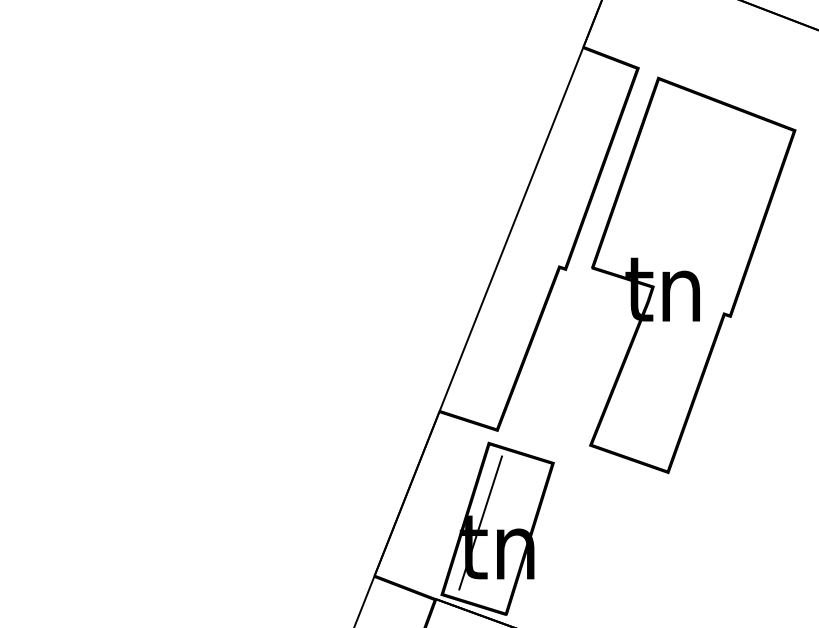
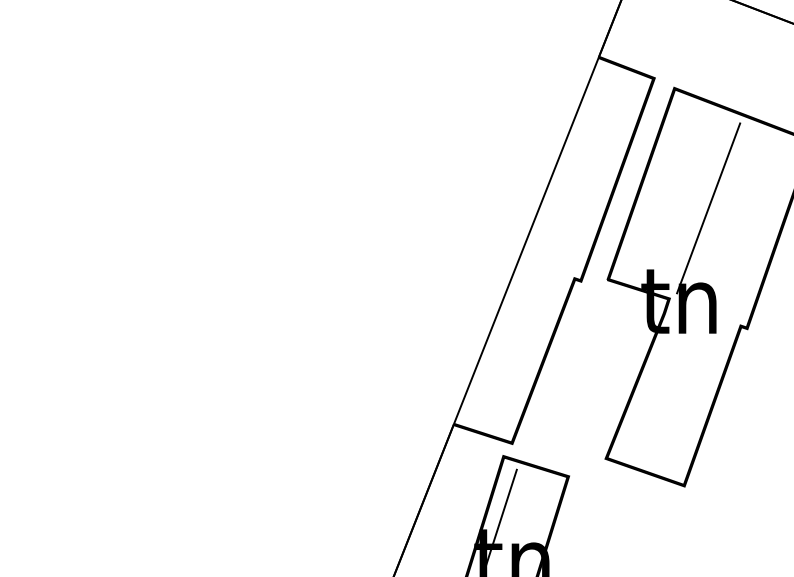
line: (691, 197) -> (707, 208), added

